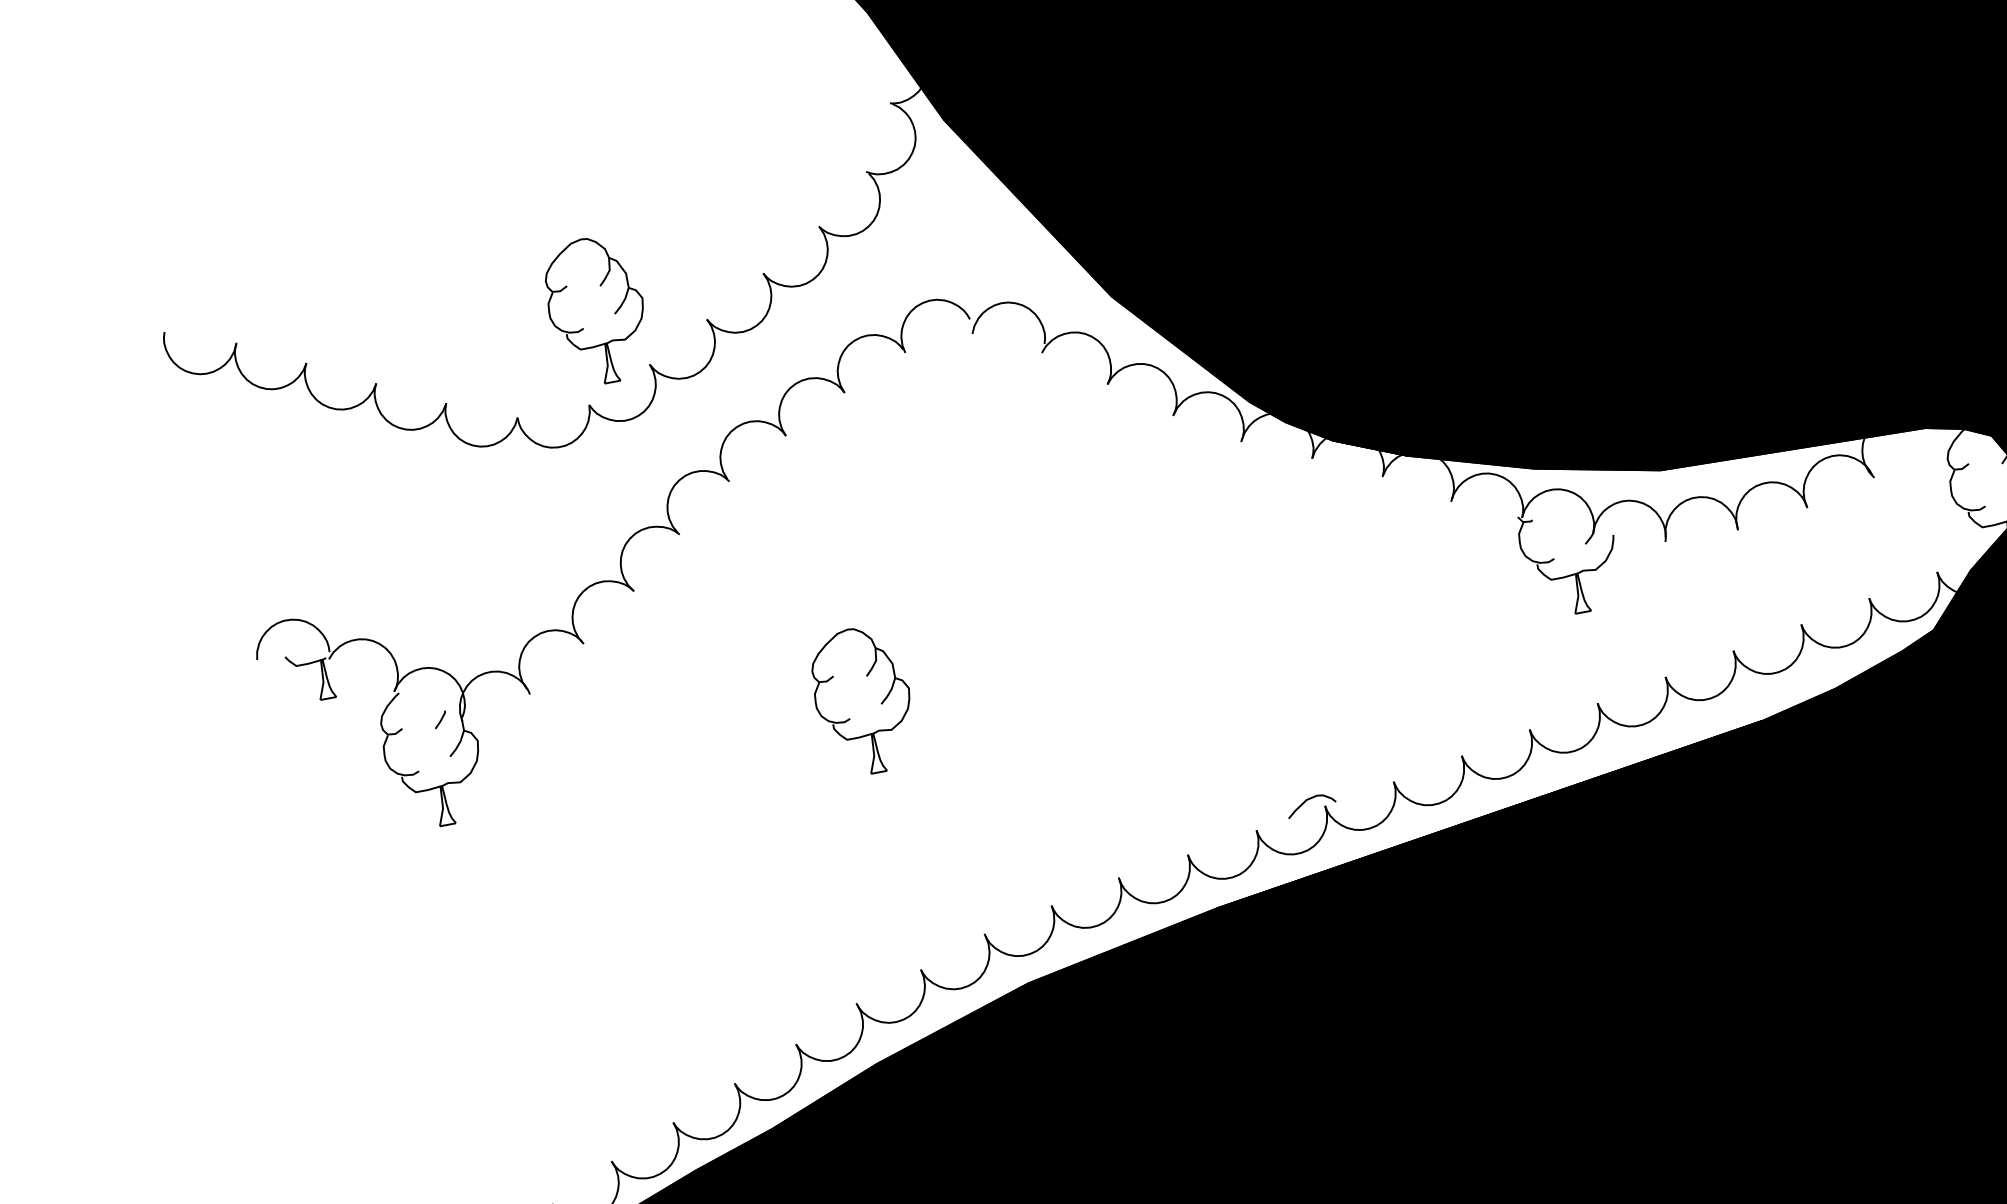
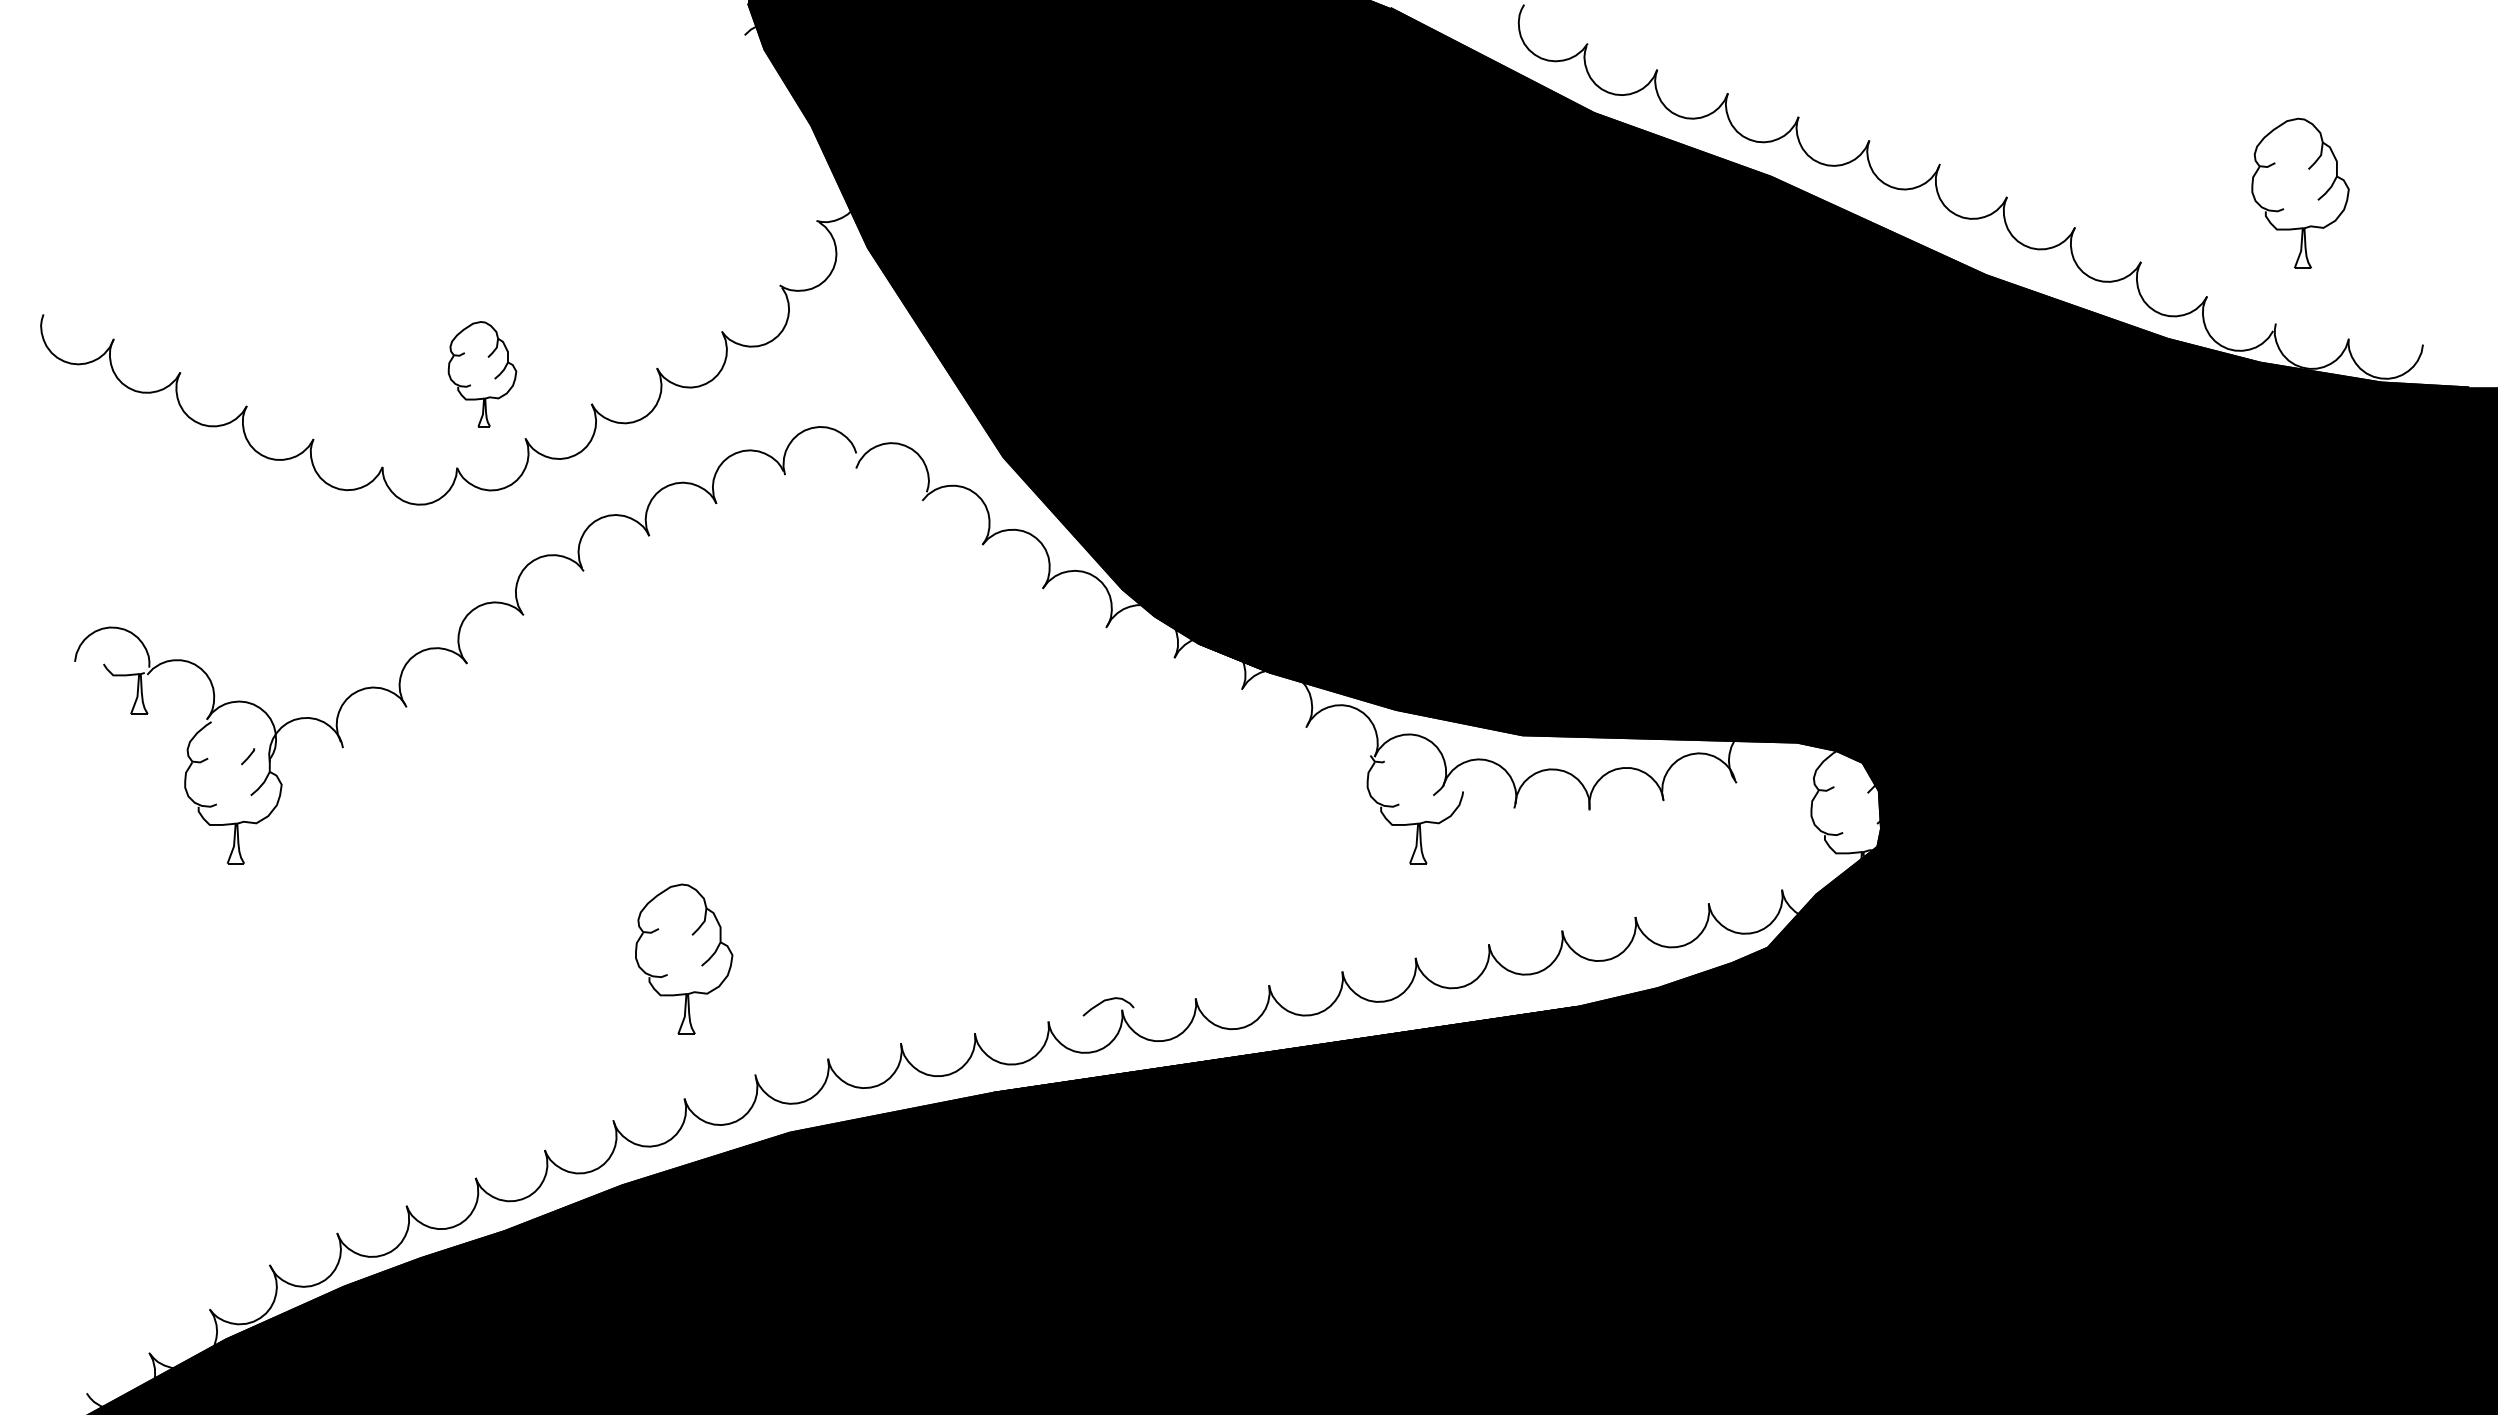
part: (596, 309) -> (482, 373), size x0.7
part: (863, 700) -> (684, 958), moved

